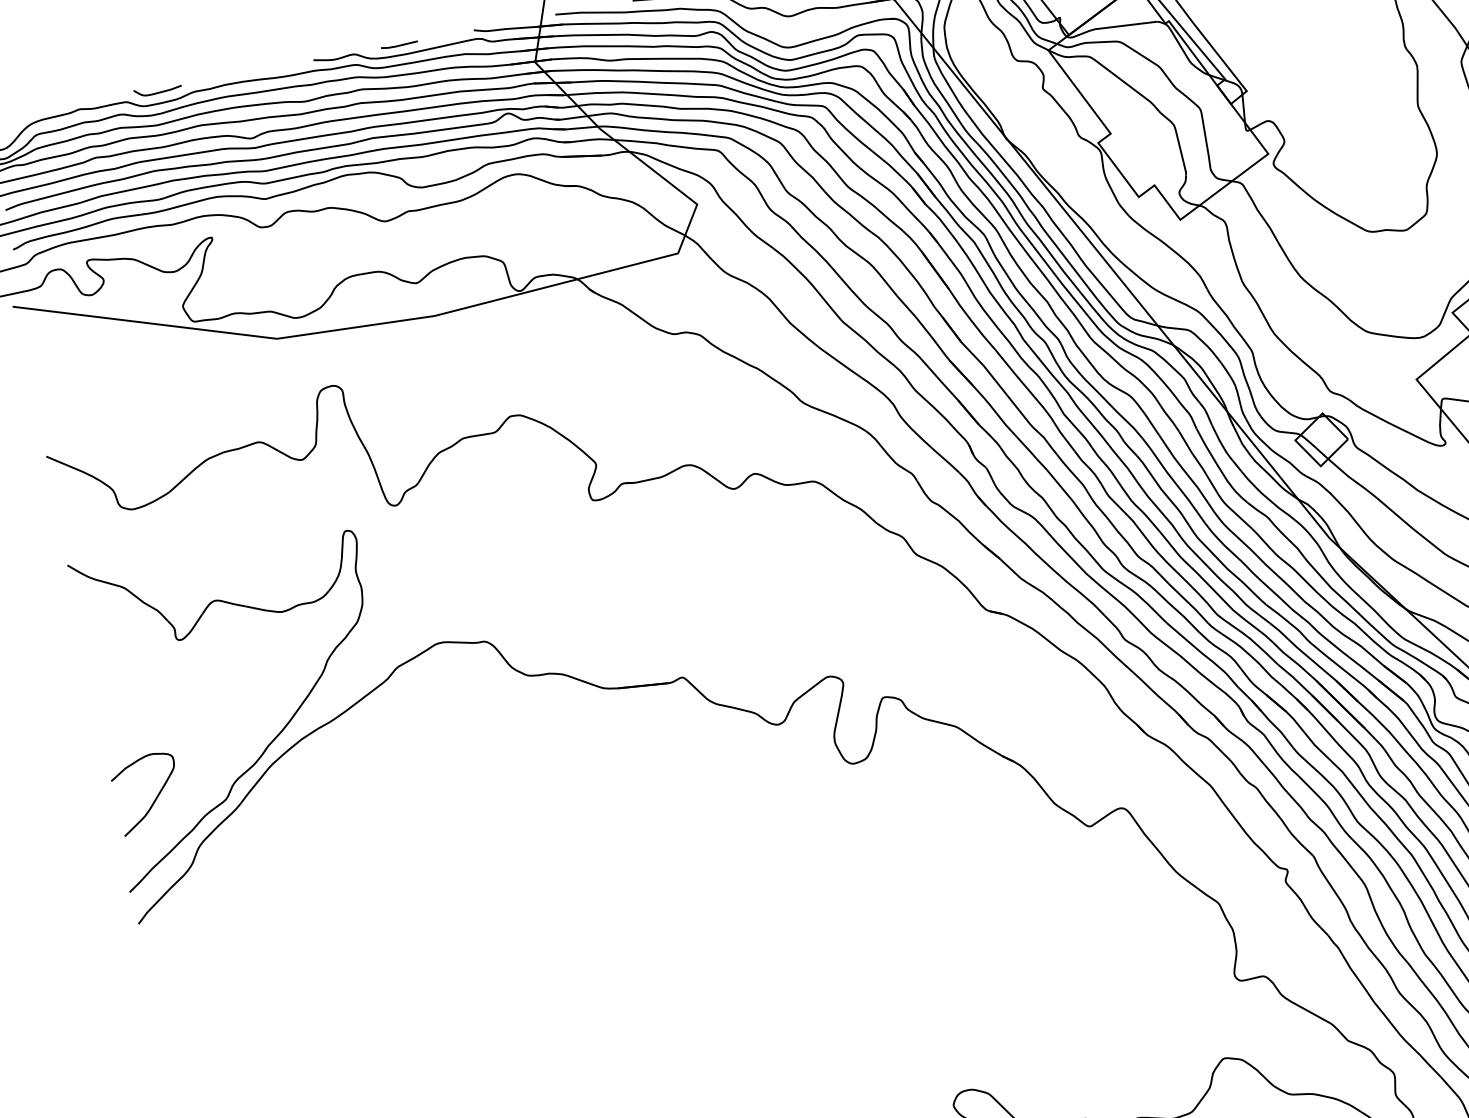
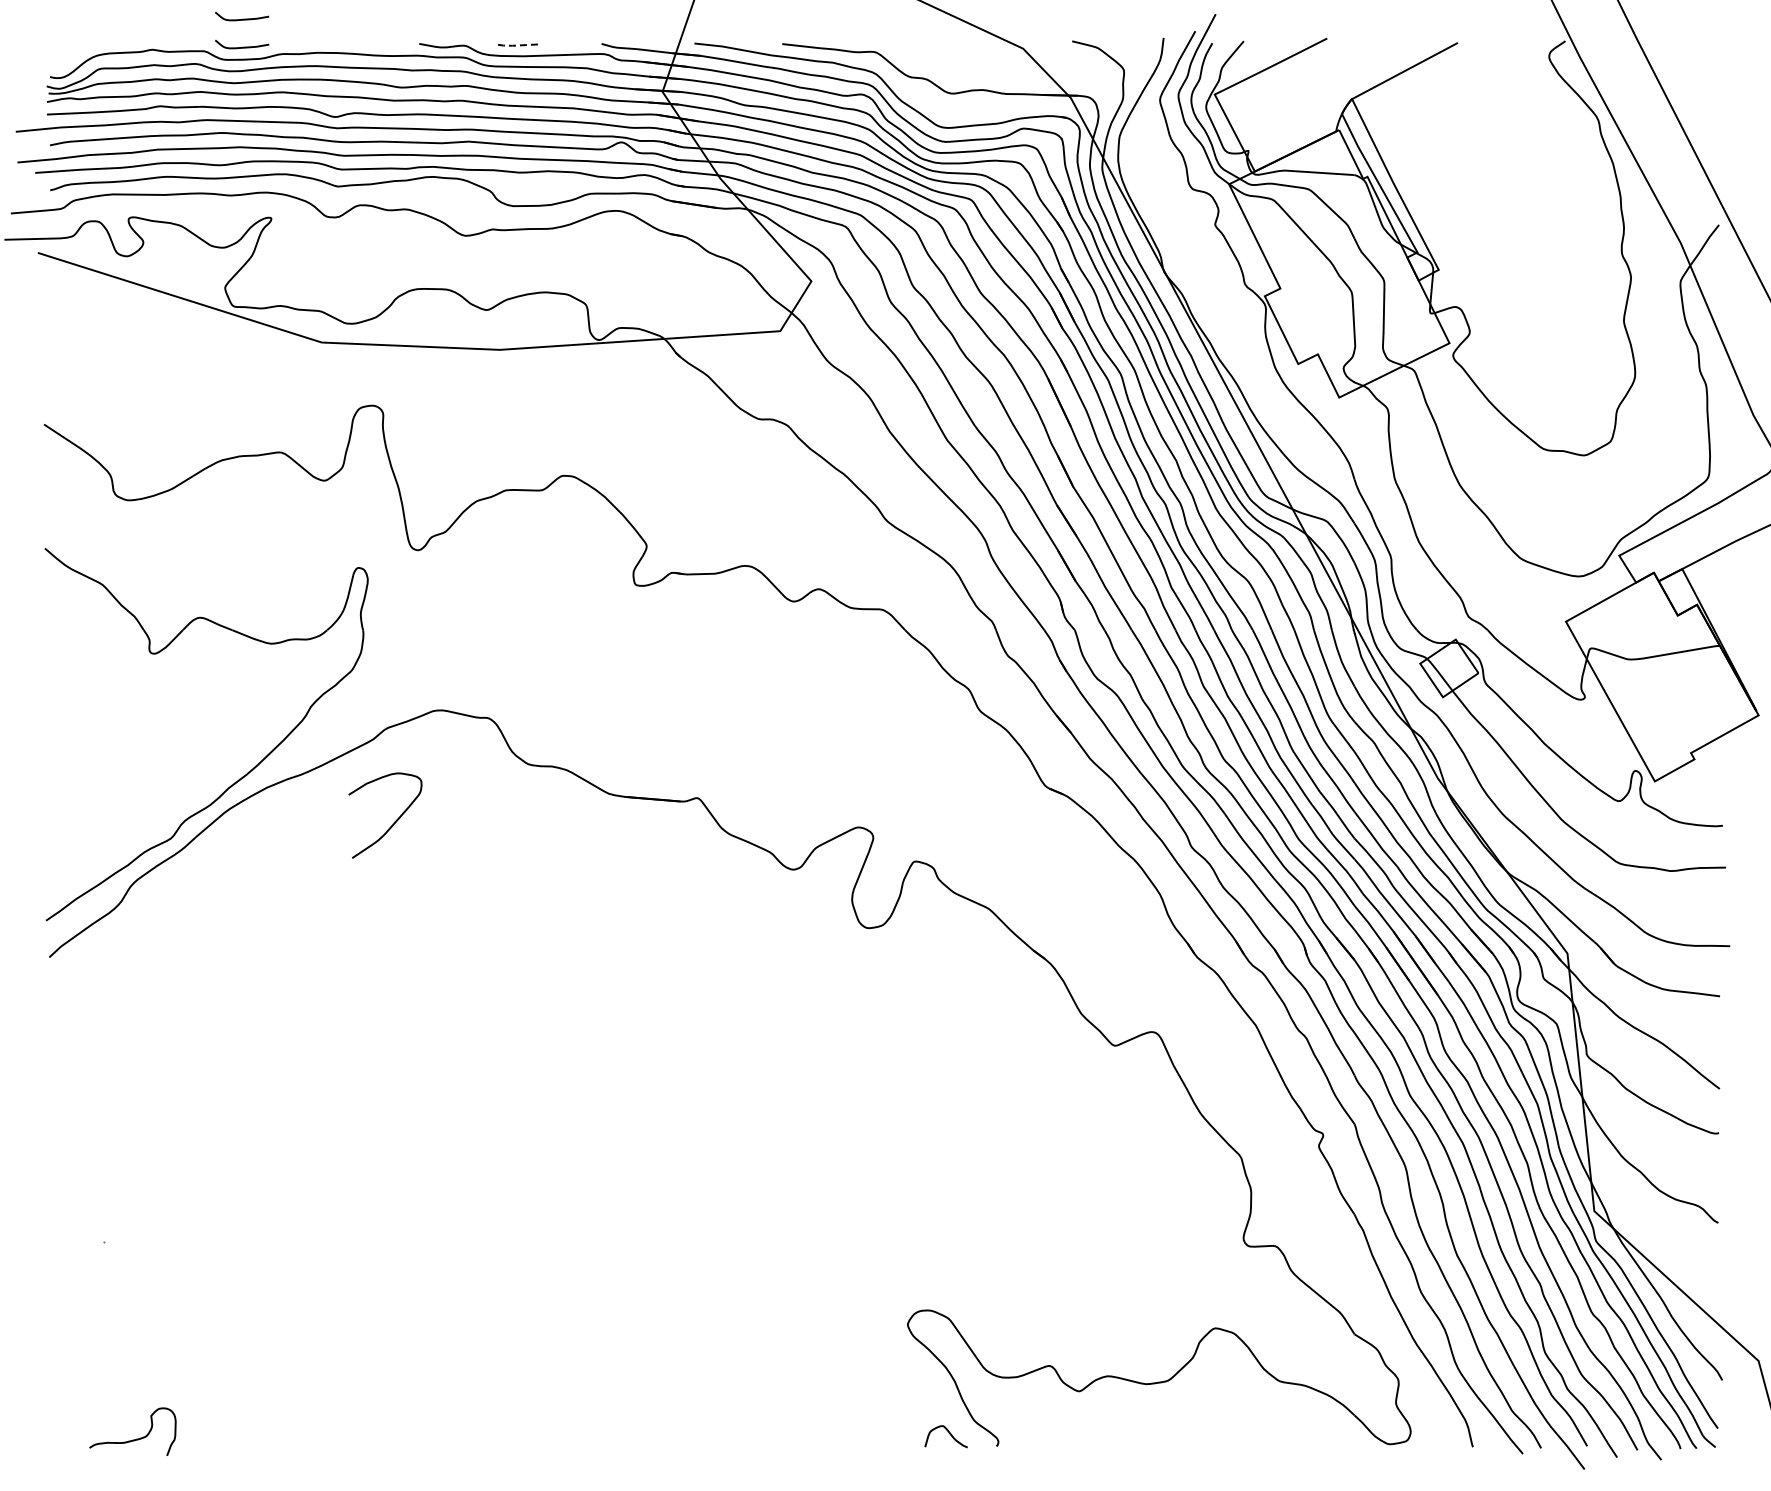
line: (398, 45) -> (515, 45), solid -> dashed
curve: (153, 67) -> (242, 18), added
curve: (155, 797) -> (394, 821), moved

